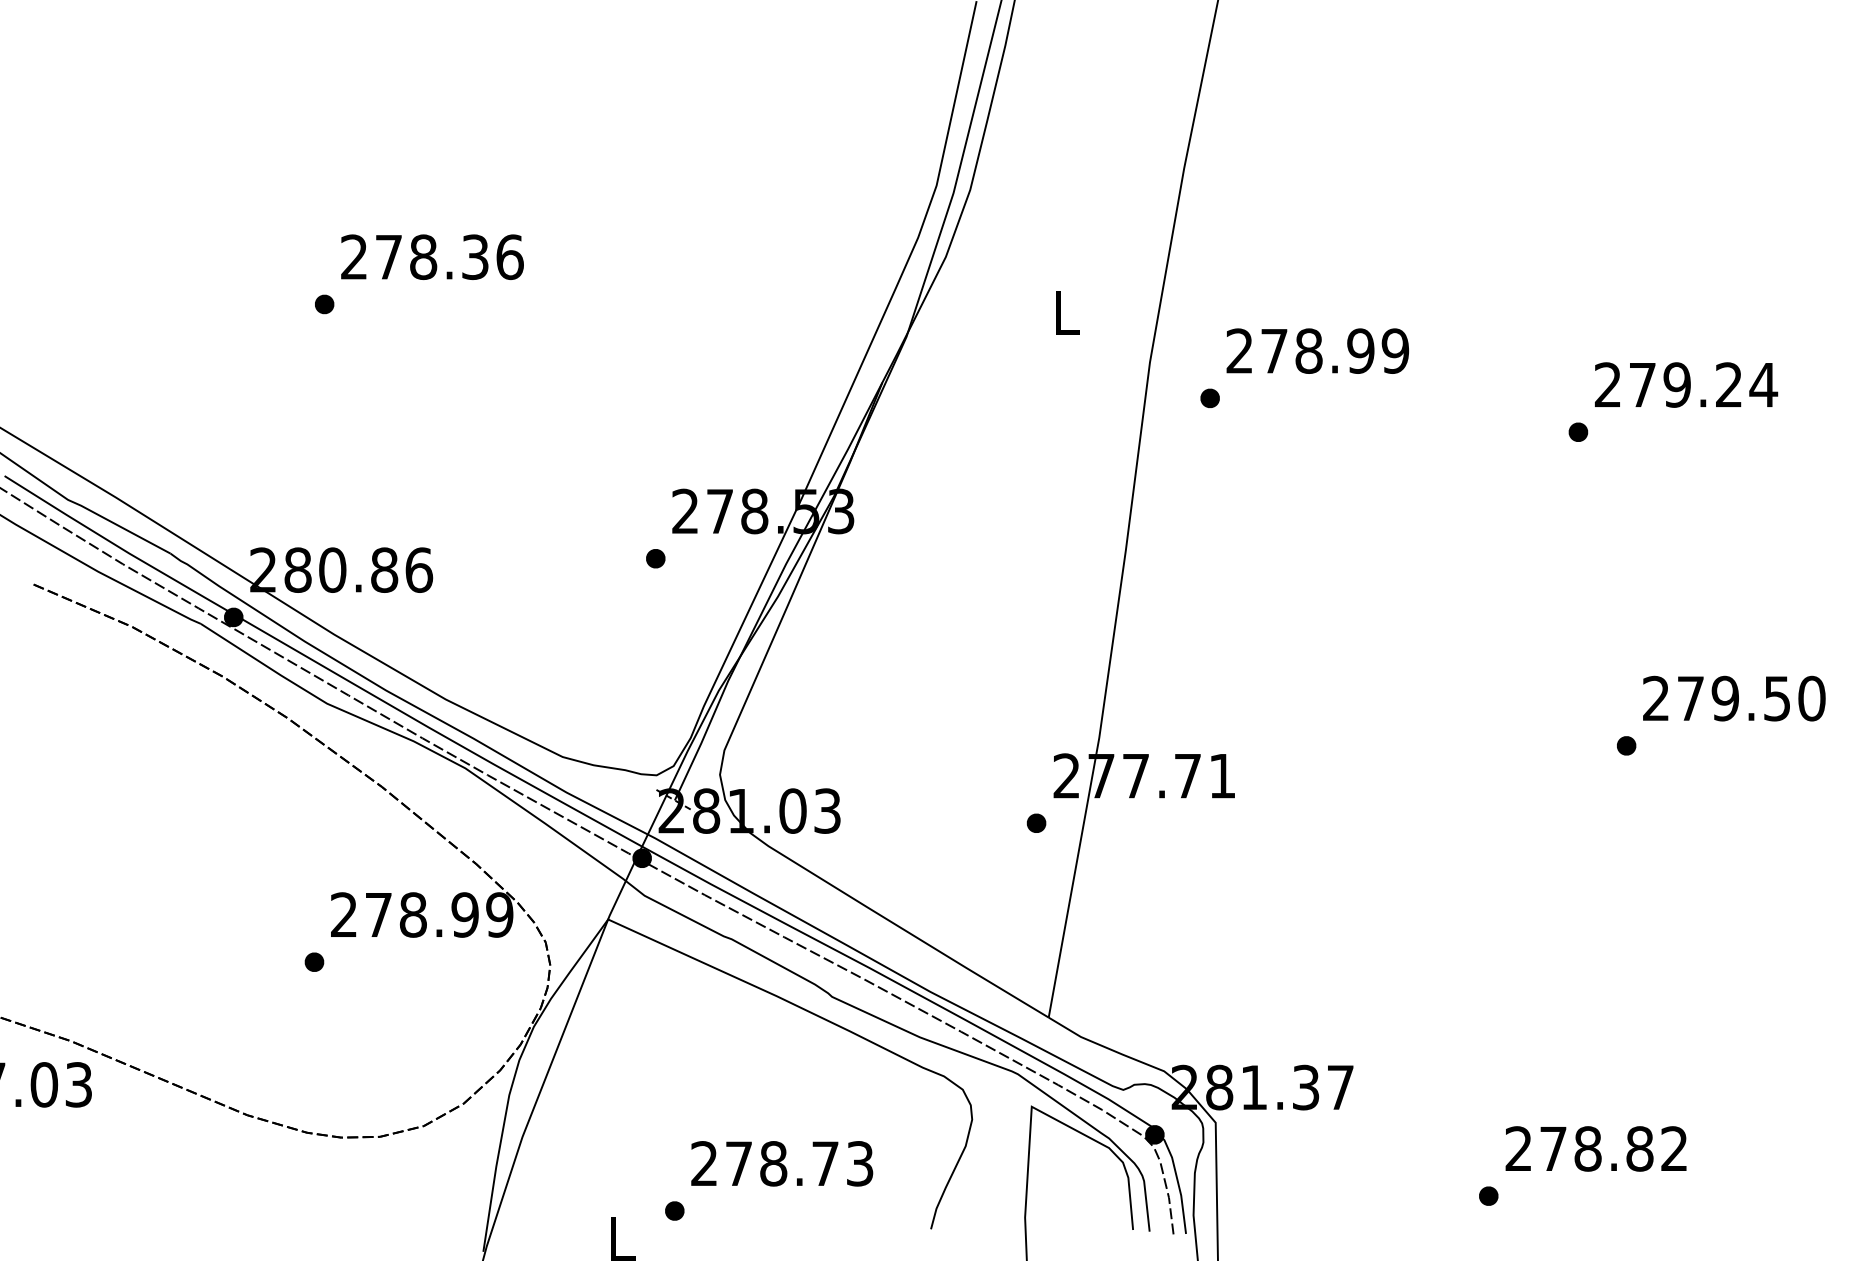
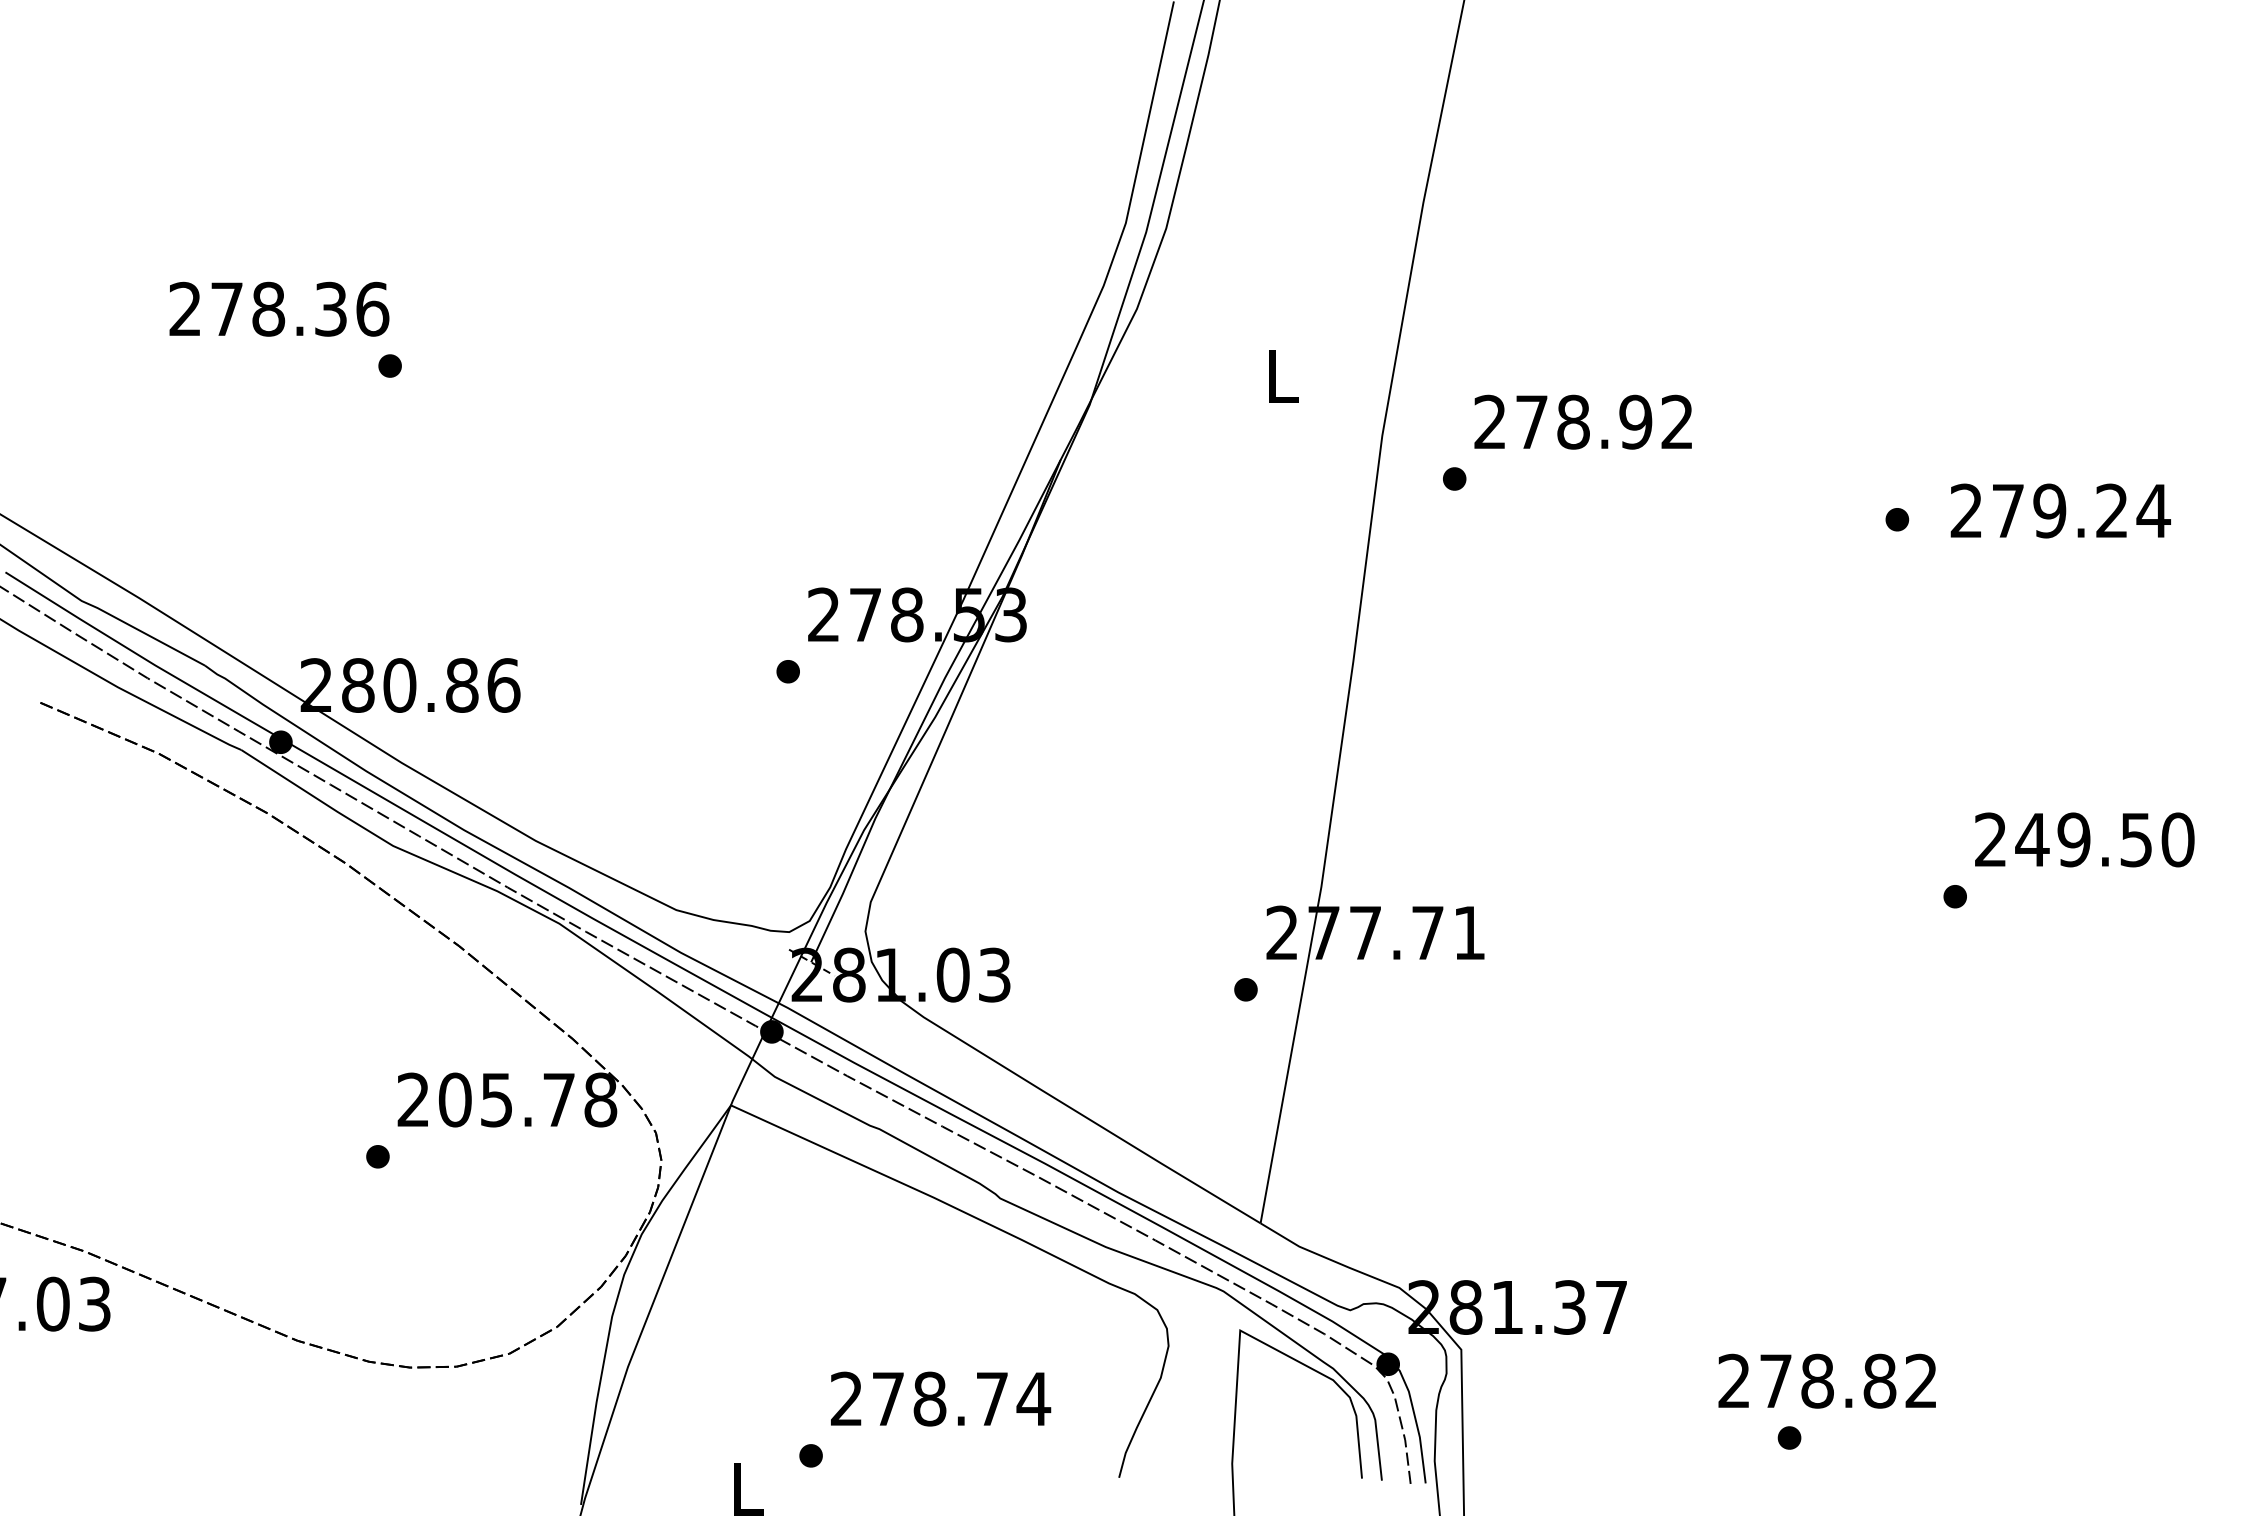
text: (432, 256) -> (279, 308), moved
text: (1395, 350) -> (1677, 421), 278.99 -> 278.92
text: (1686, 384) -> (2060, 510), moved
text: (1690, 698) -> (2032, 839), 279.50 -> 249.50
text: (439, 914) -> (528, 1099), 278.99 -> 205.78
text: (1595, 1148) -> (1826, 1380), moved
text: (859, 1163) -> (1033, 1398), 278.73 -> 278.74

